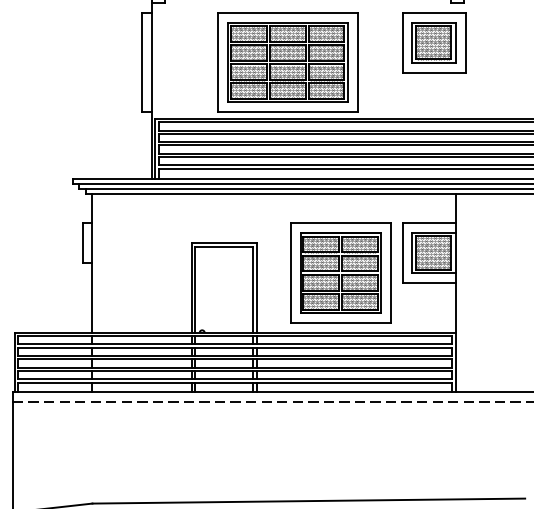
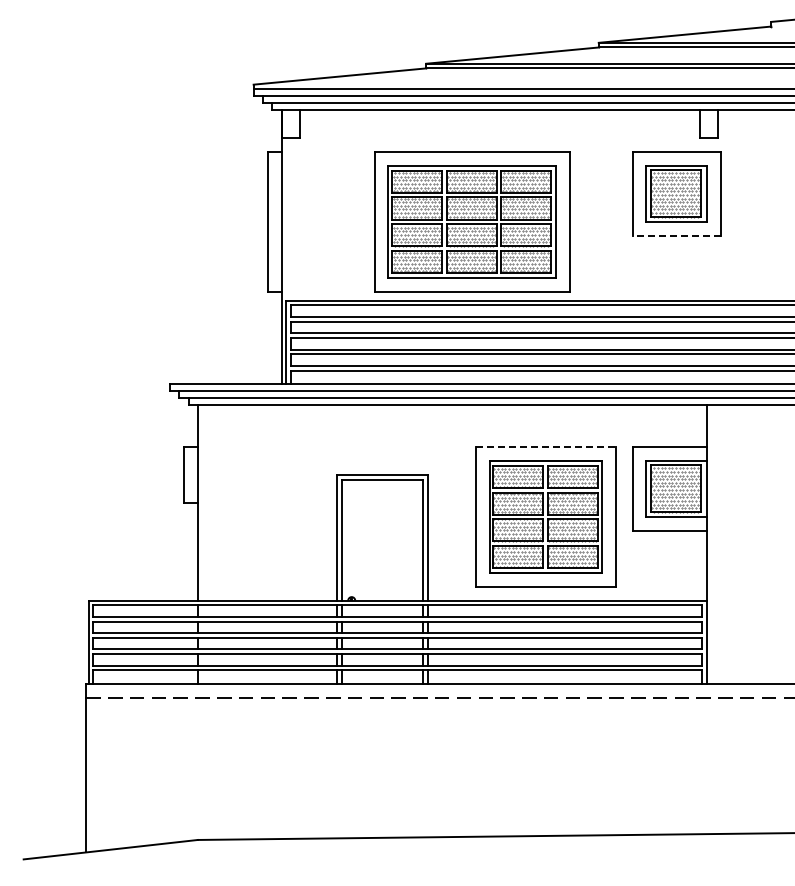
line: (433, 72) -> (676, 235), solid -> dashed
line: (341, 223) -> (546, 447), solid -> dashed

